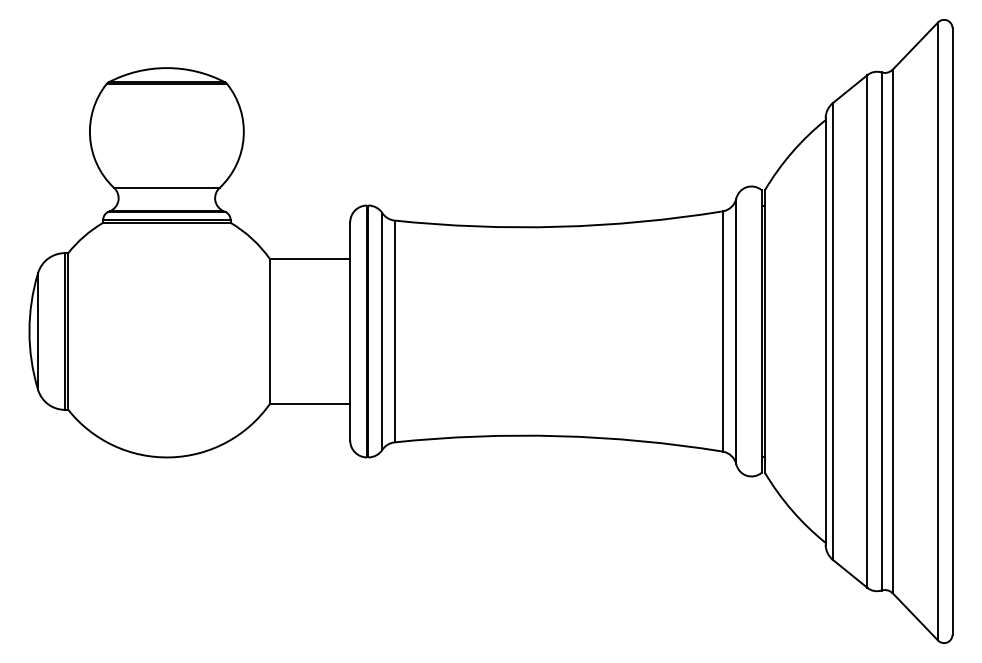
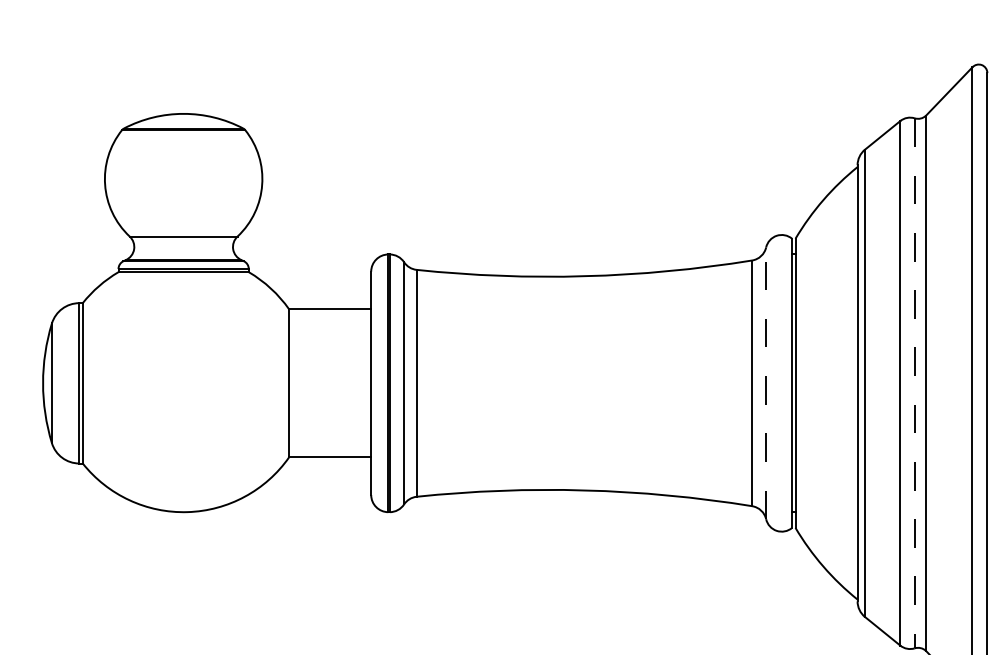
line: (736, 331) -> (766, 383), solid -> dashed
line: (881, 331) -> (914, 383), solid -> dashed

